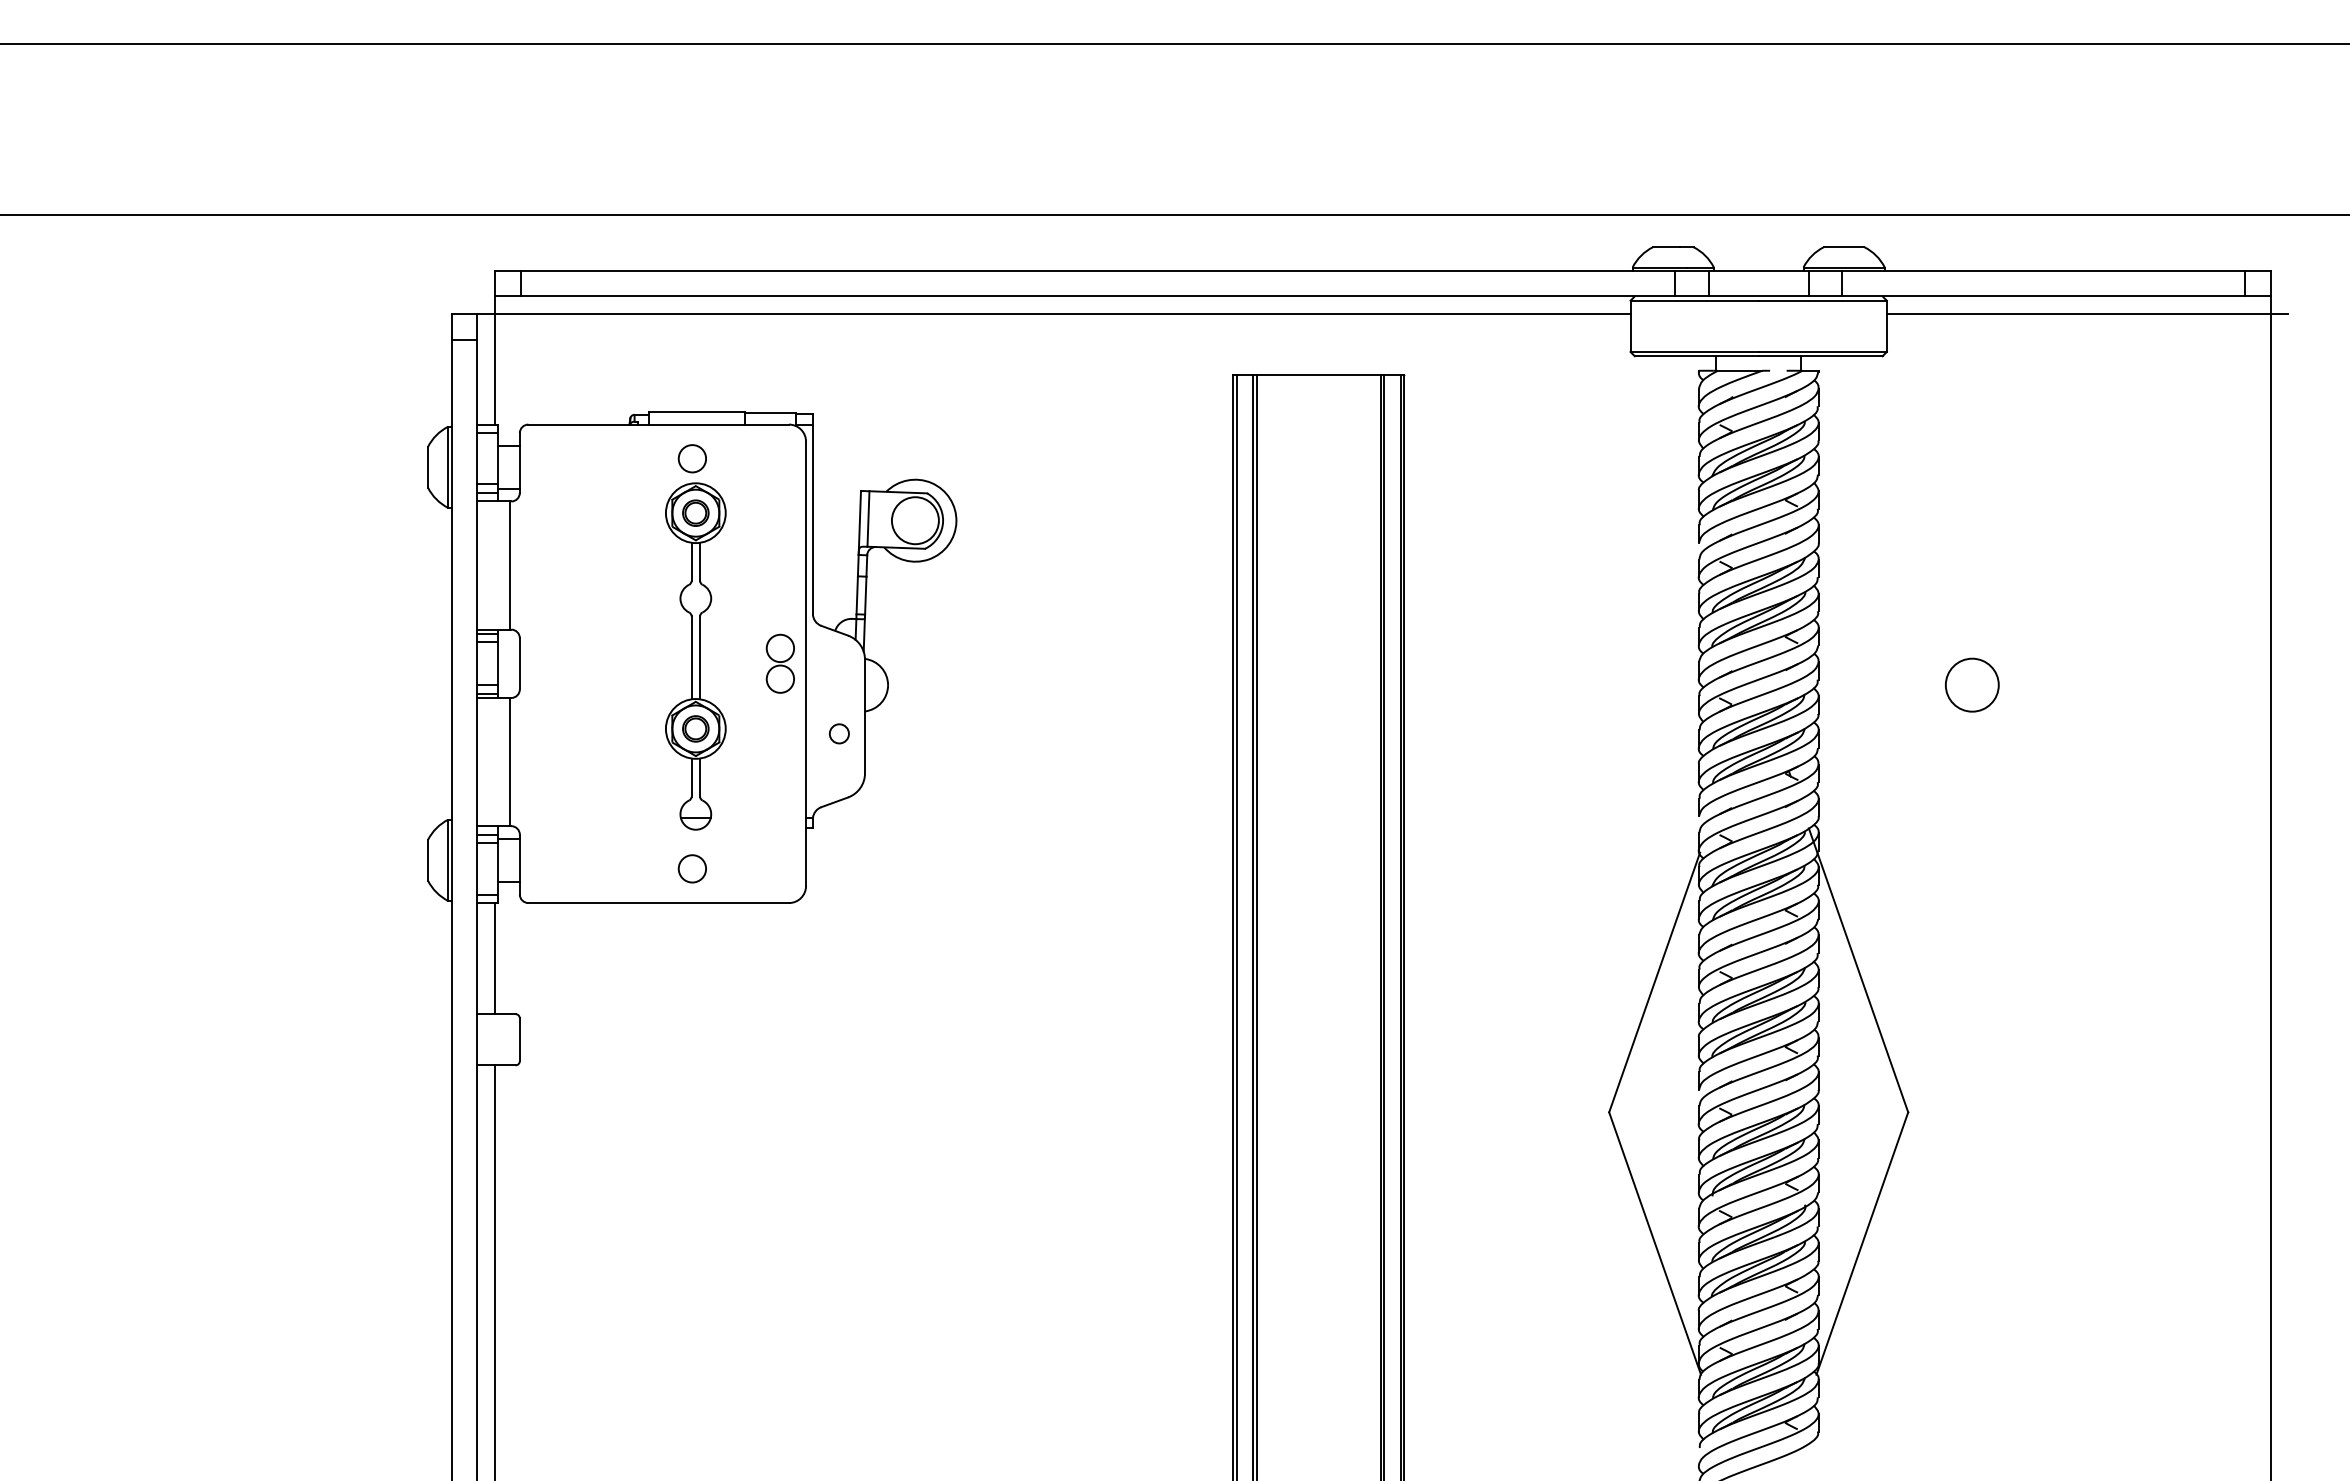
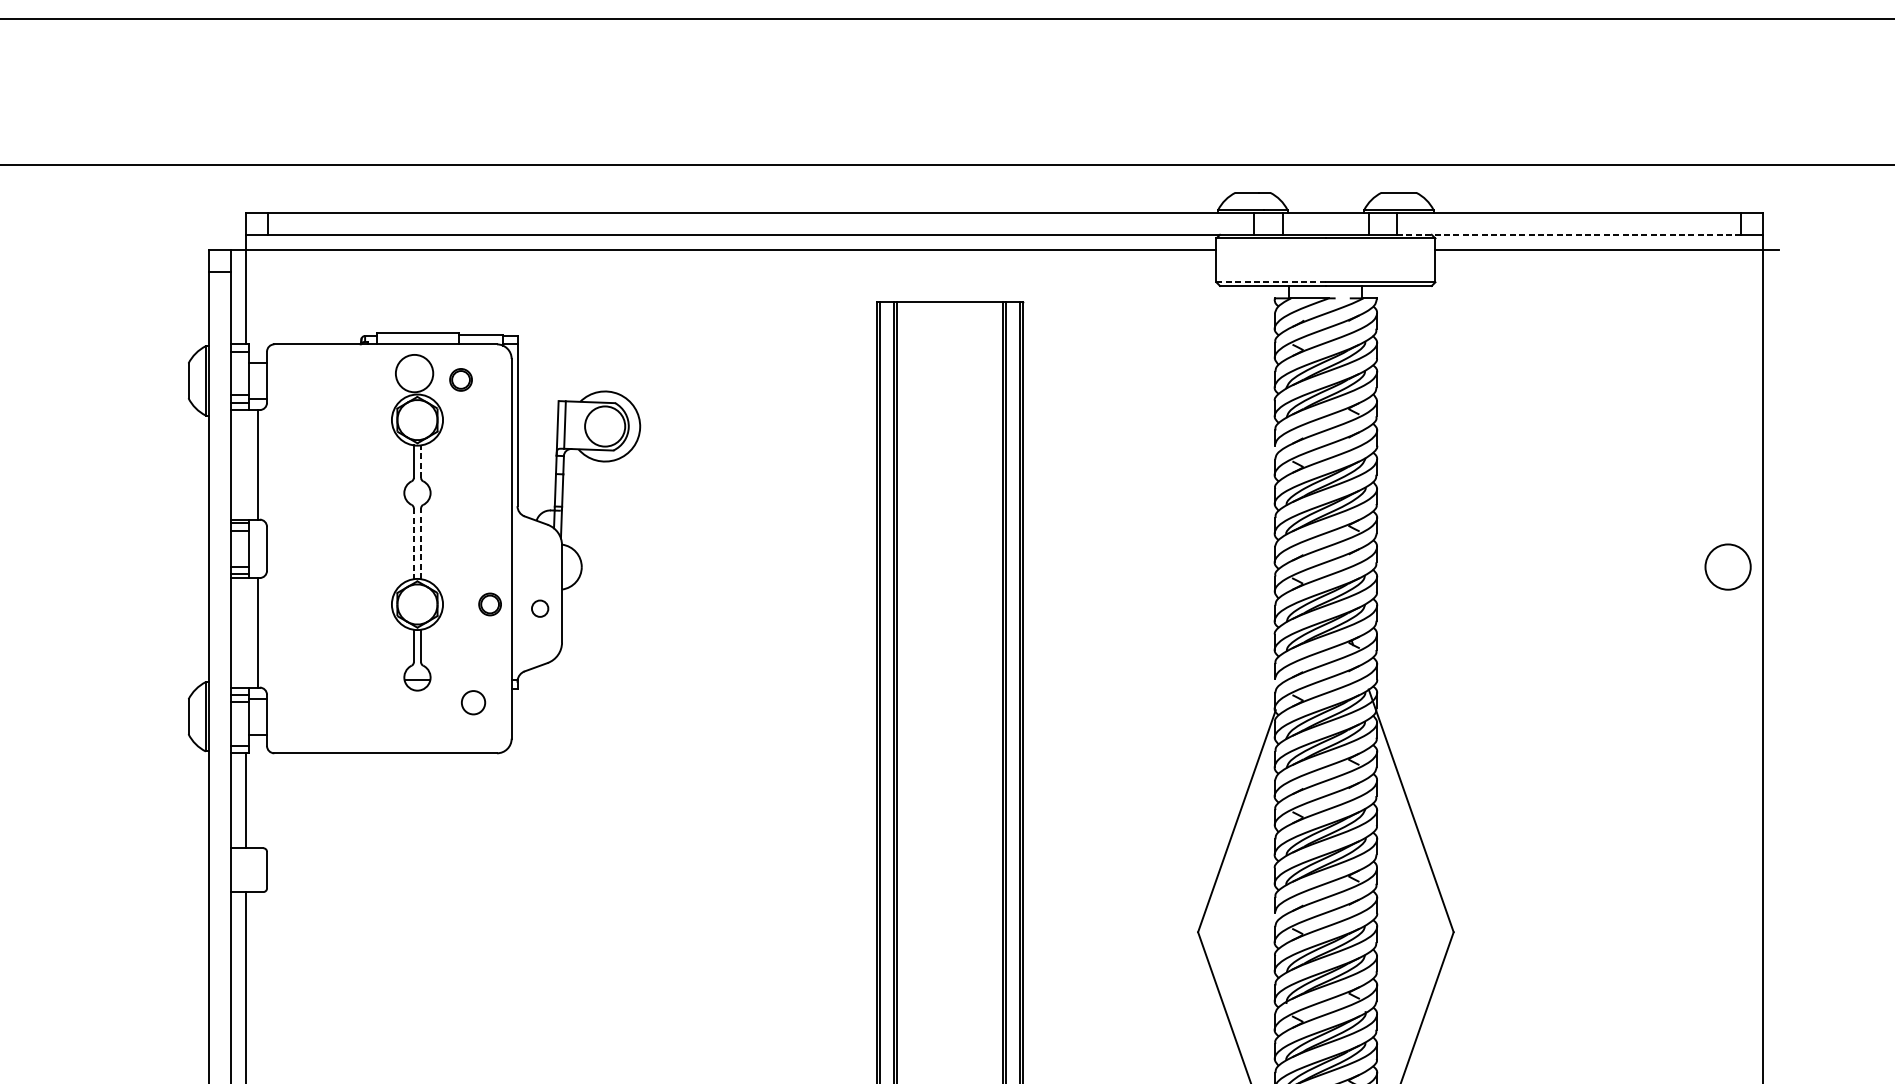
line: (2043, 296) -> (1569, 234), solid -> dashed
line: (1695, 351) -> (1271, 281), solid -> dashed
circle: (692, 458) -> (414, 373), size x1.6
part: (695, 512) -> (460, 379), moved
line: (700, 561) -> (421, 461), solid -> dashed
line: (691, 657) -> (413, 543), solid -> dashed
line: (700, 657) -> (421, 543), solid -> dashed
part: (779, 663) -> (488, 548), removed
circle: (1971, 684) -> (1727, 566), moved
part: (695, 728) -> (489, 604), moved
circle: (691, 868) -> (472, 702), moved

